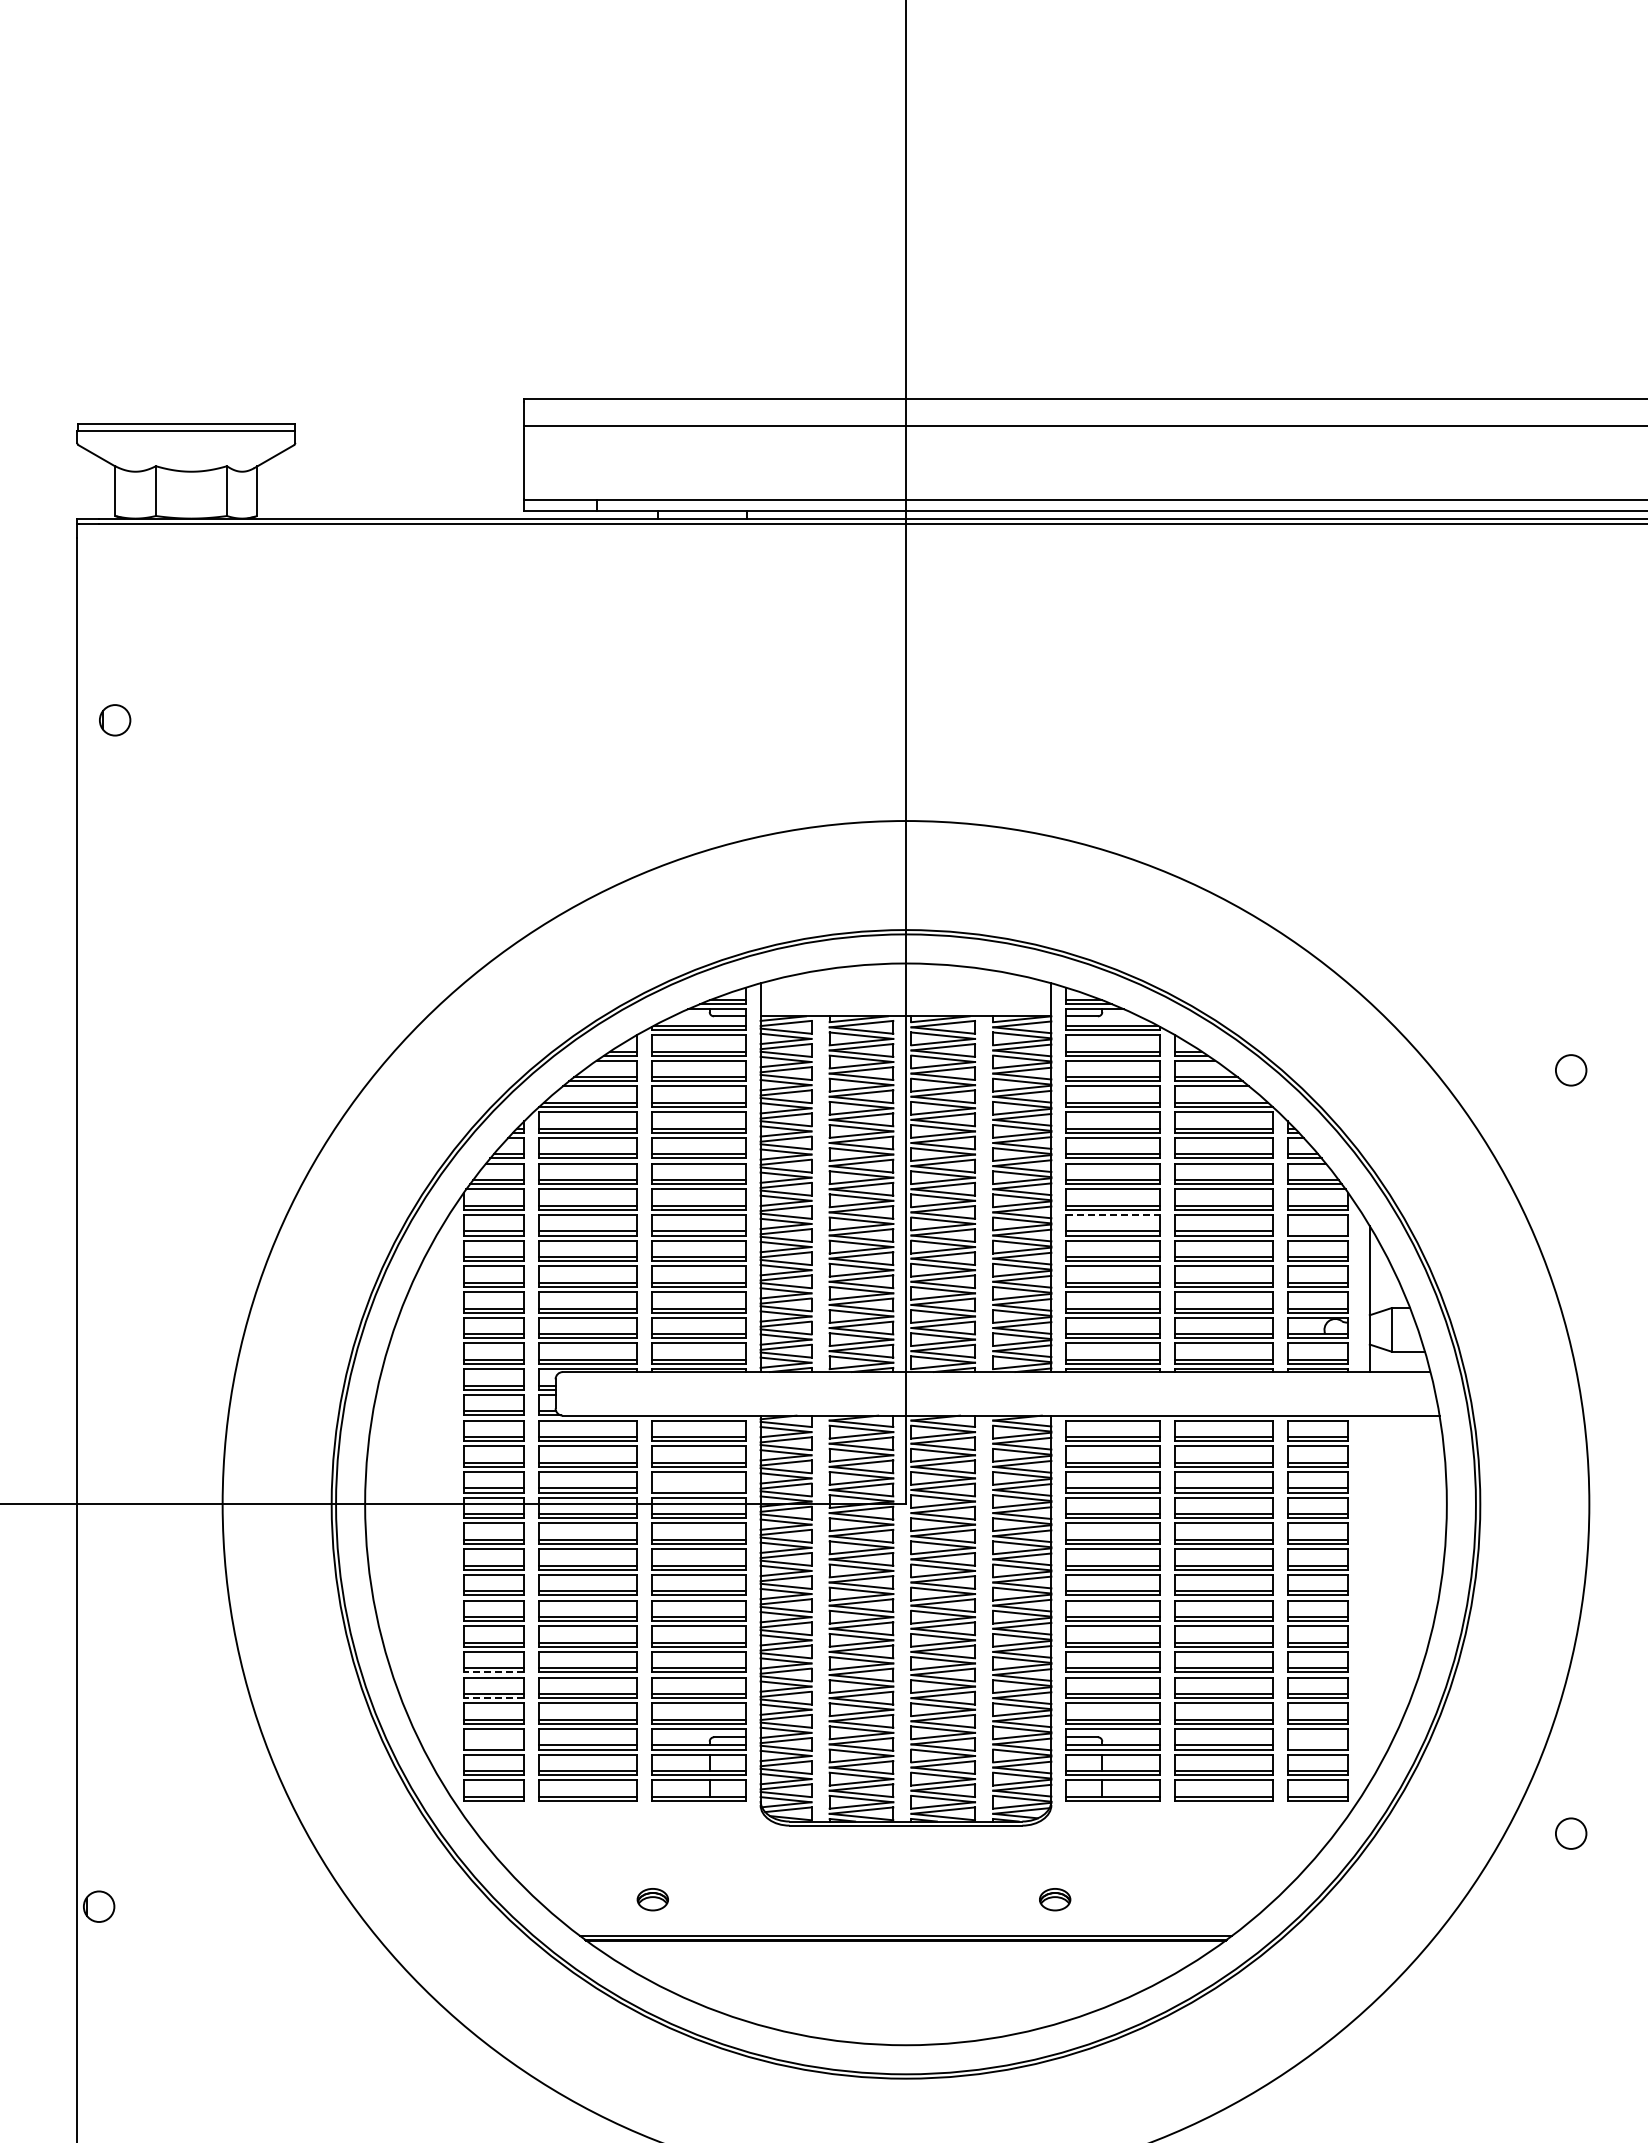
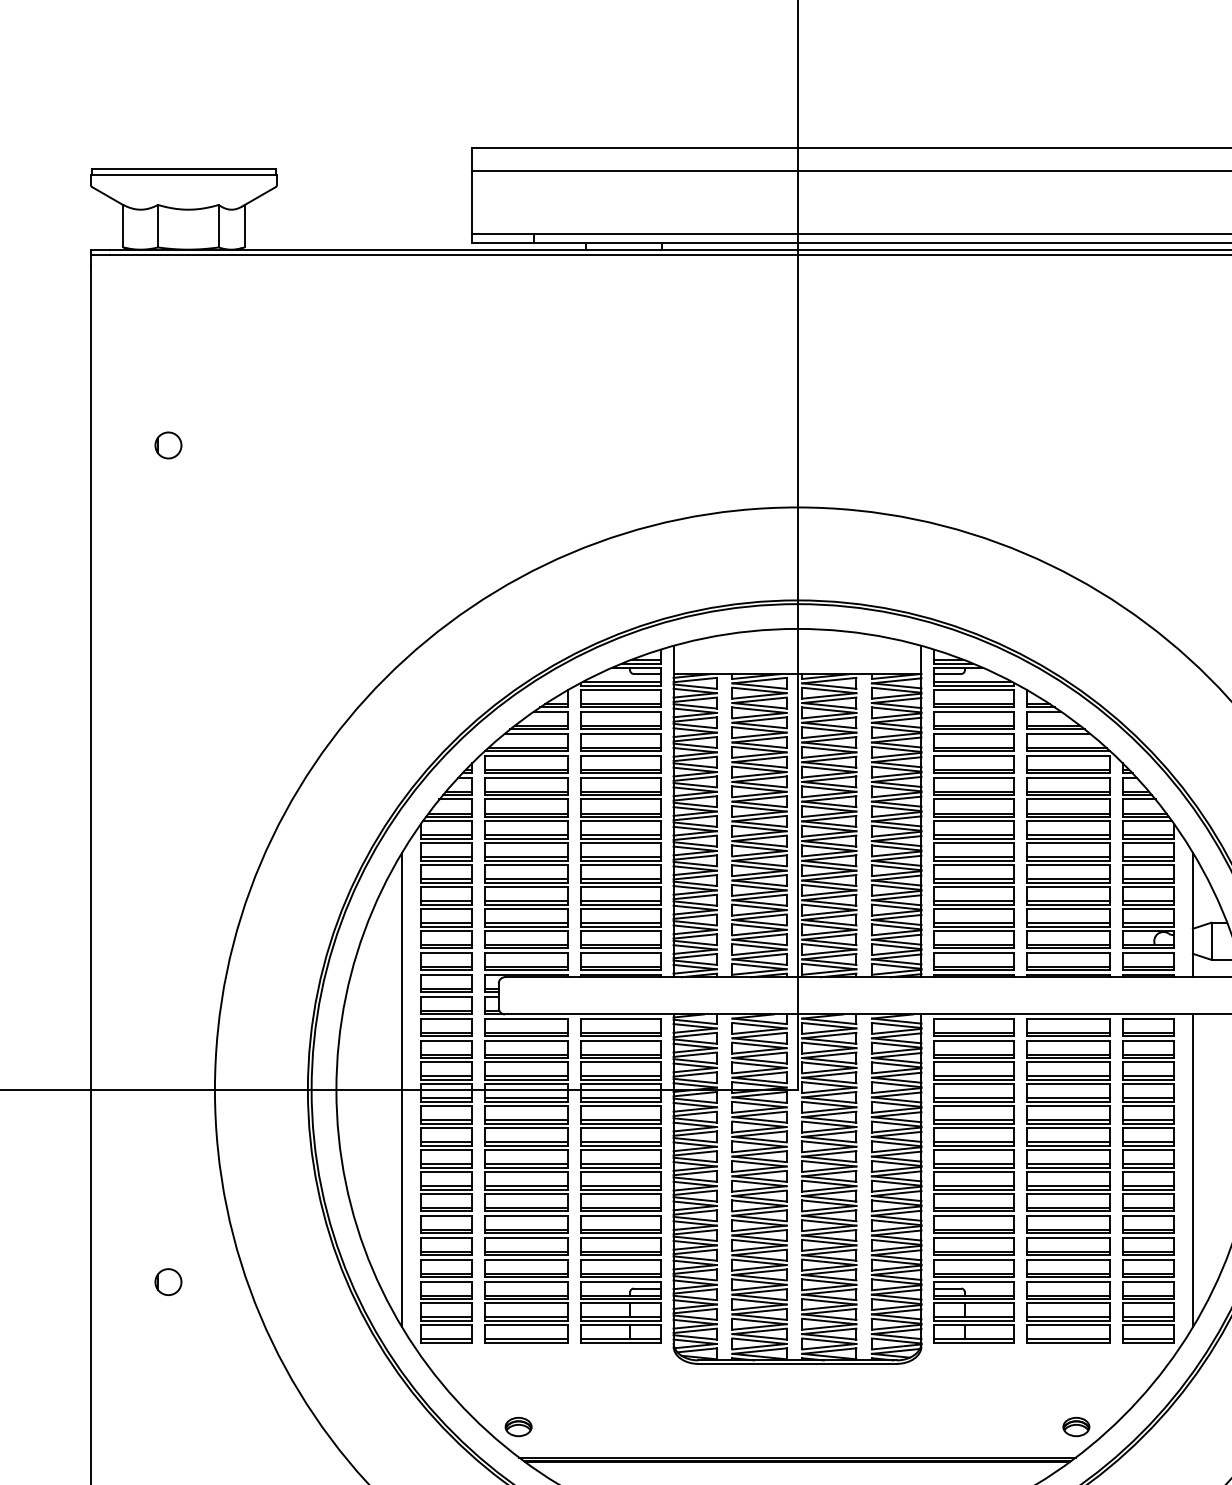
part: (115, 720) -> (168, 445), moved
line: (1113, 1214) -> (974, 842), dashed -> solid
line: (1317, 1231) -> (1148, 857), added
line: (698, 1488) -> (620, 1076), added
line: (442, 1504) -> (402, 1090), added
line: (1369, 1598) -> (1192, 1170), added
line: (493, 1672) -> (445, 1233), dashed -> solid
line: (493, 1698) -> (445, 1255), dashed -> solid
line: (494, 1745) -> (446, 1295), added
line: (1317, 1745) -> (1148, 1295), added
part: (652, 1899) -> (518, 1426), moved
part: (1055, 1899) -> (1076, 1426), moved
part: (99, 1906) -> (168, 1281), moved

